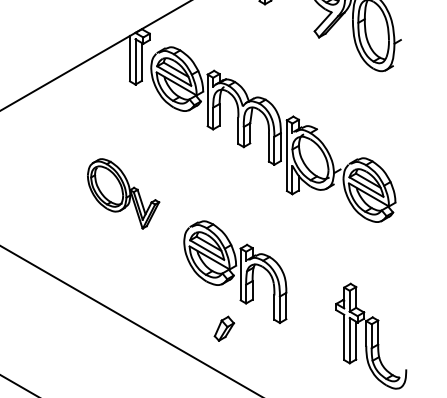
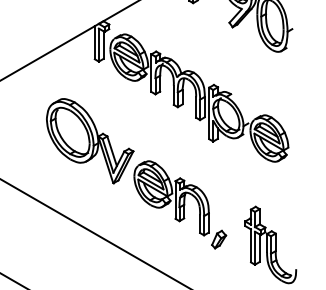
part: (123, 193) -> (90, 140), size x1.67
part: (224, 328) -> (219, 239), moved

